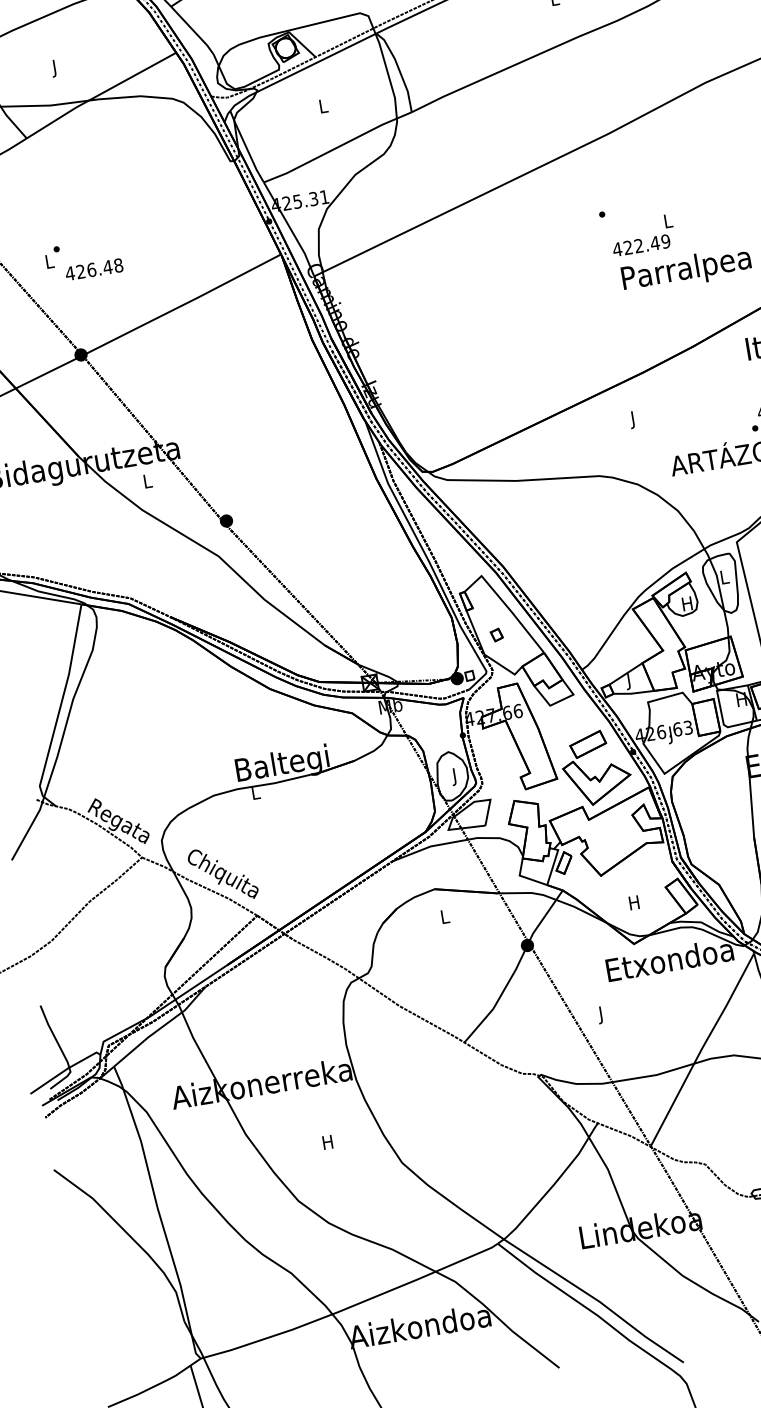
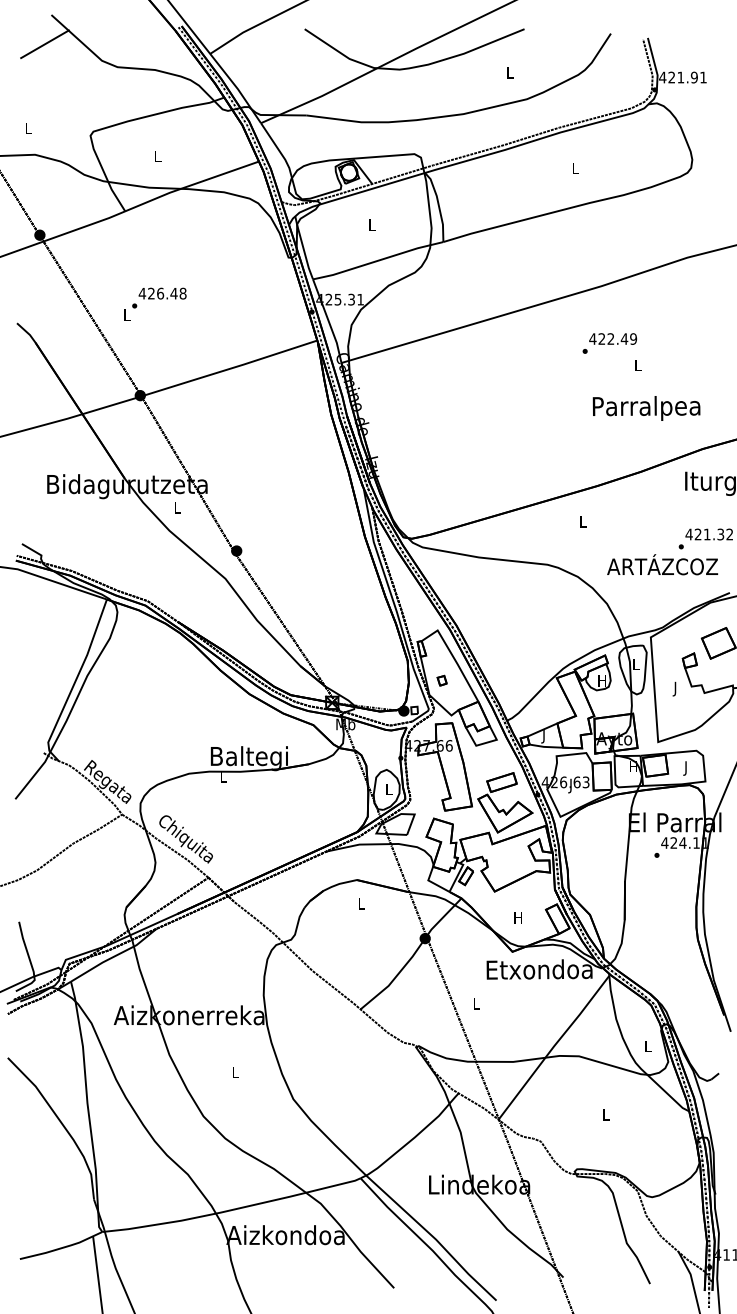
text: (54, 67) -> (157, 157), J -> L
text: (641, 244) -> (613, 338), moved
text: (94, 269) -> (162, 293), moved
text: (634, 419) -> (583, 523), J -> L
text: (455, 776) -> (389, 790), J -> L
text: (601, 1015) -> (476, 1005), J -> L
text: (326, 1142) -> (234, 1072), H -> L

